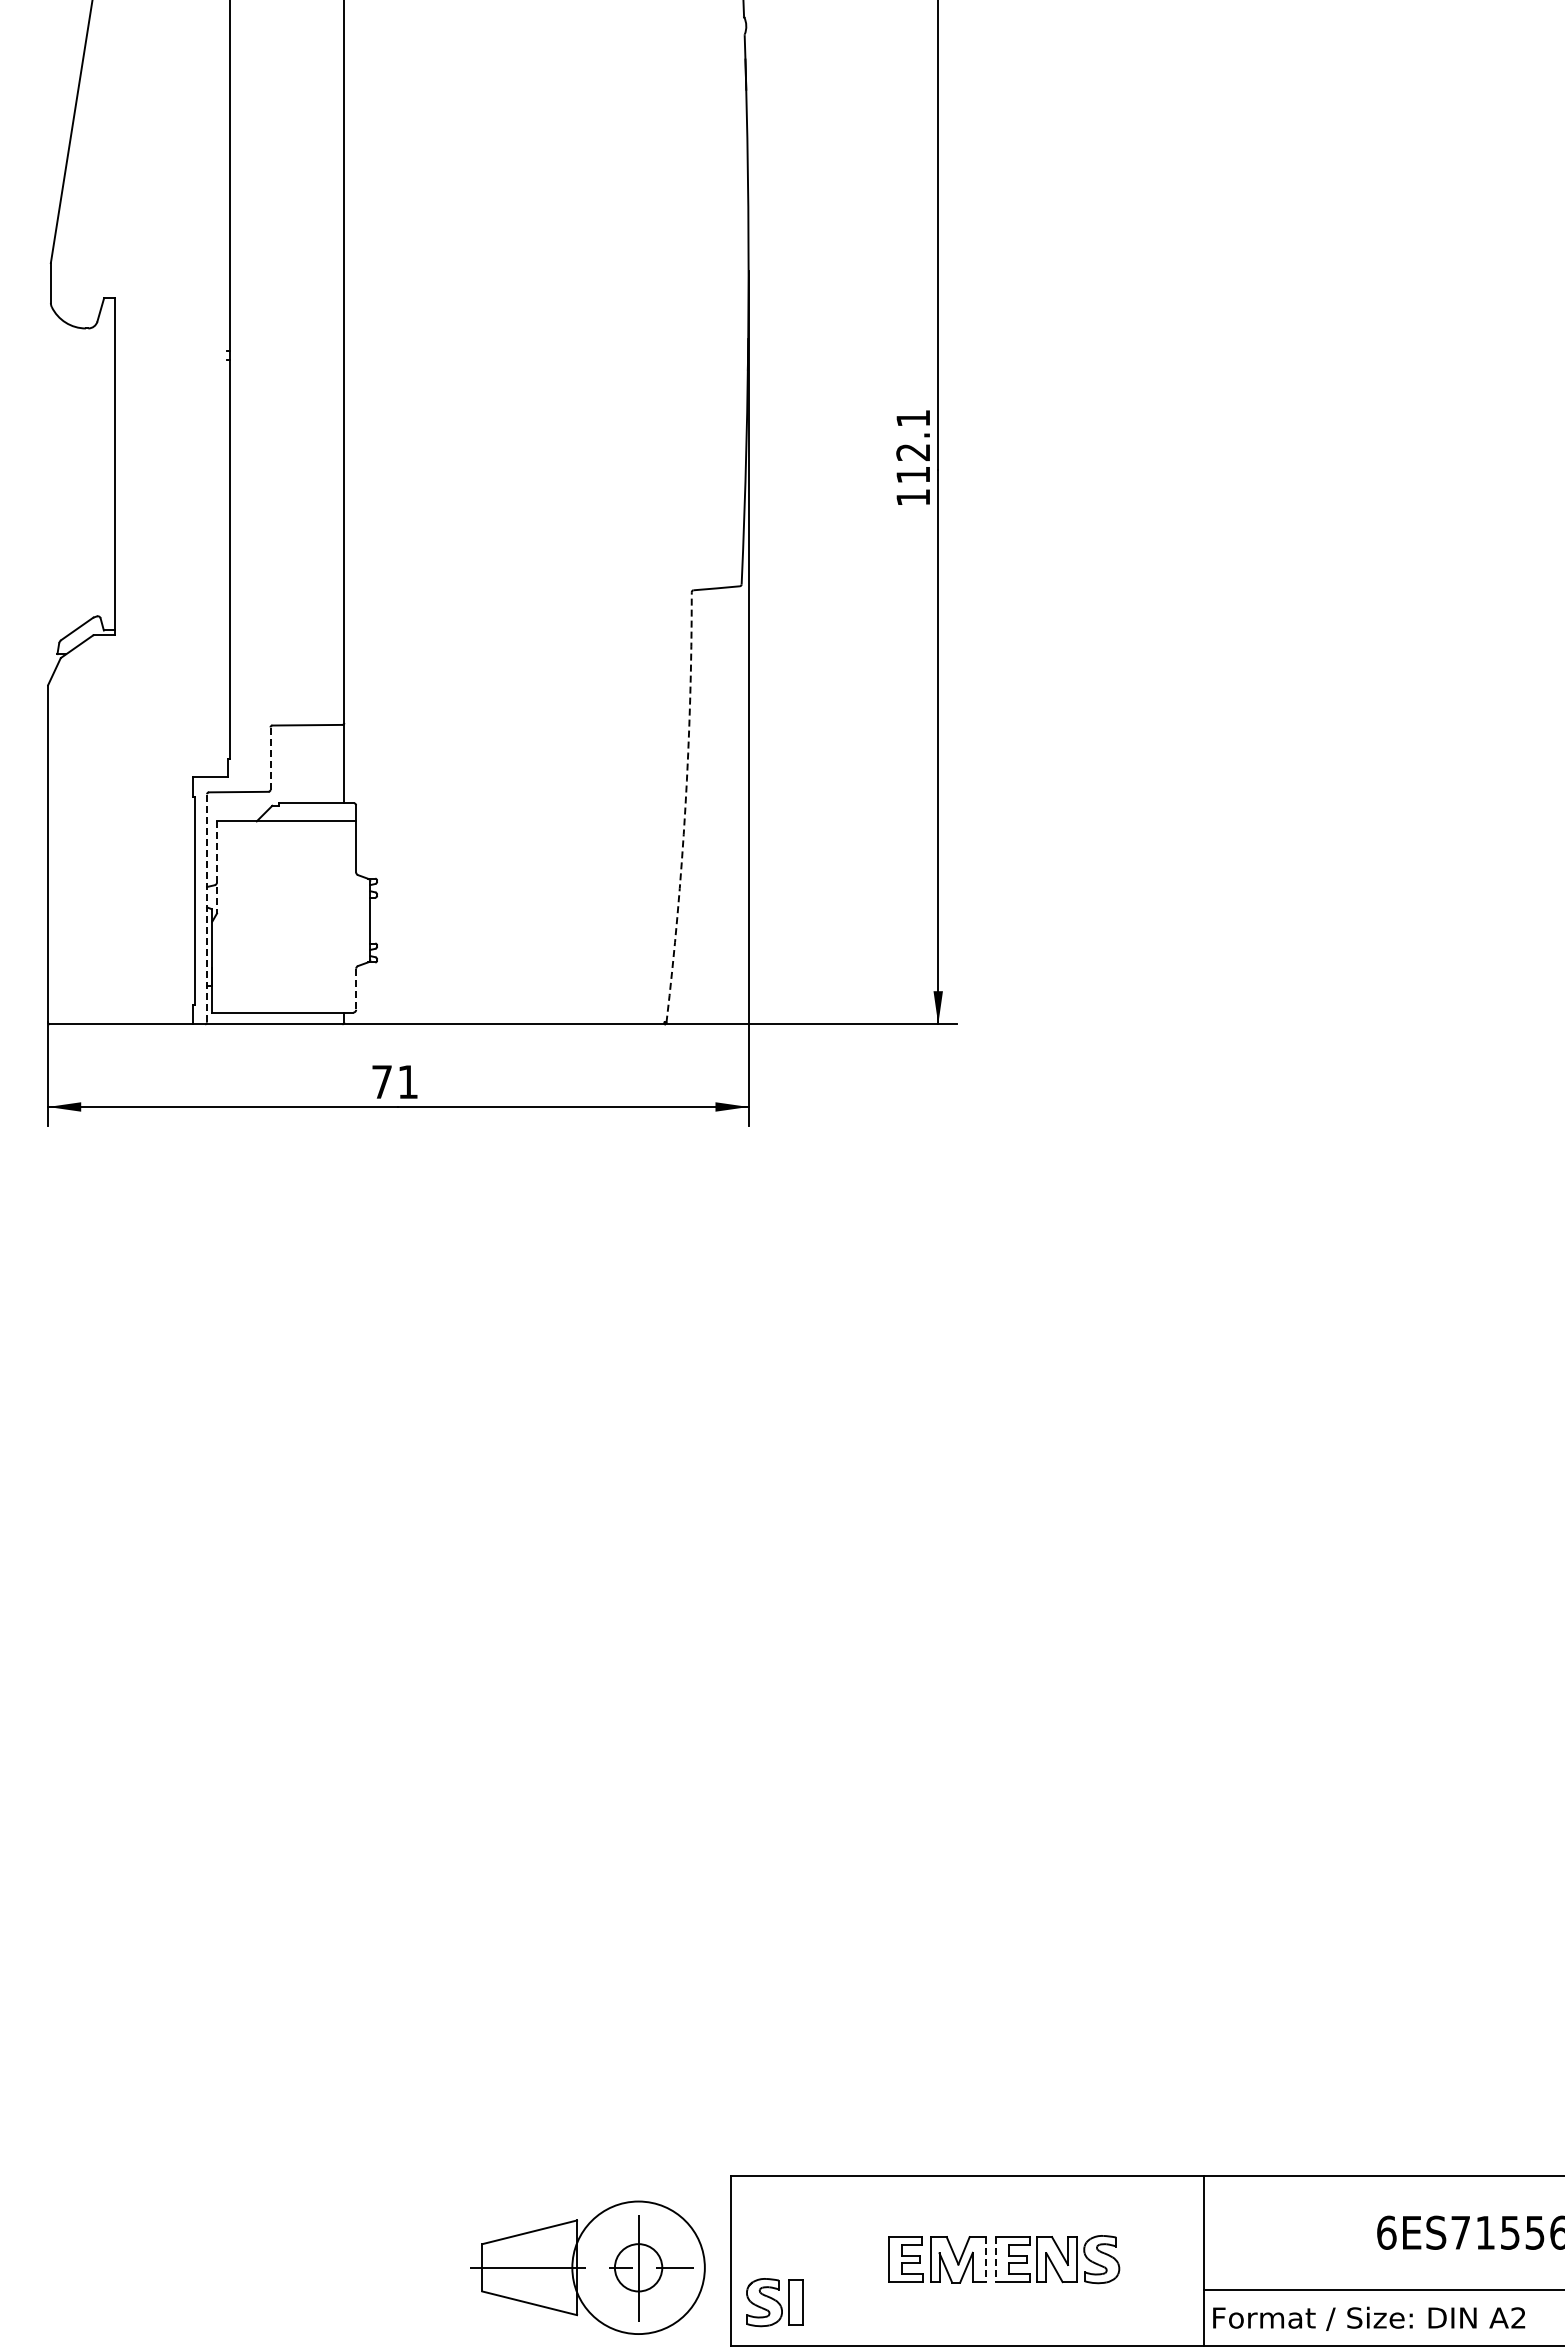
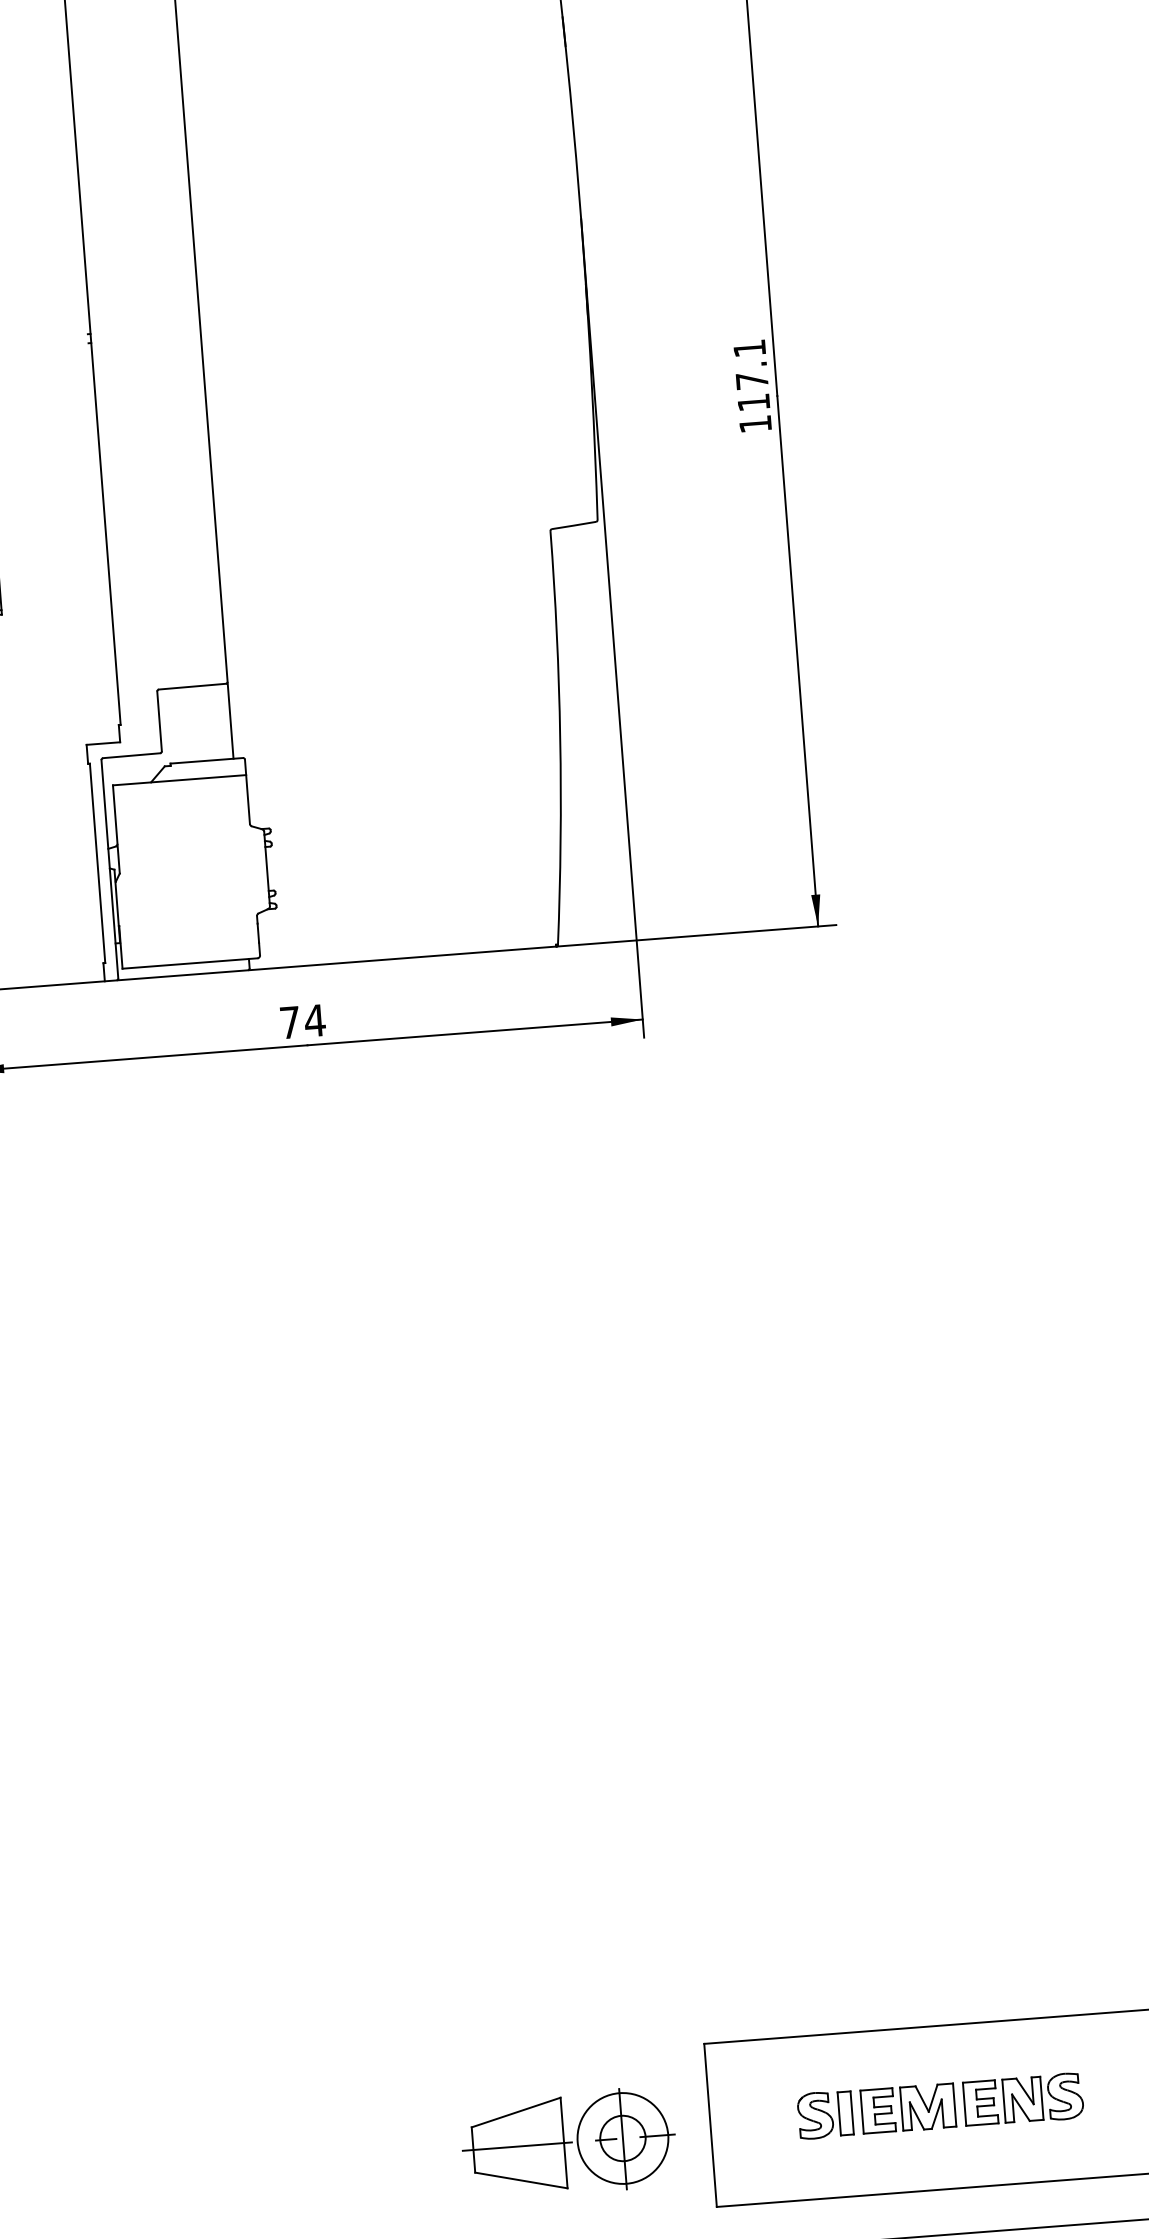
text: (912, 452) -> (751, 381), 112.1 -> 117.1
line: (270, 758) -> (159, 721), dashed -> solid
arc: (685, 807) -> (560, 737), dashed -> solid
line: (217, 867) -> (116, 829), dashed -> solid
line: (207, 907) -> (110, 868), dashed -> solid
line: (356, 989) -> (258, 935), dashed -> solid
text: (407, 1081) -> (314, 1020), 71 -> 74
line: (985, 2260) -> (954, 2105), dashed -> solid
line: (996, 2260) -> (964, 2105), dashed -> solid
circle: (638, 2267) -> (622, 2138), size x0.71
part: (774, 2302) -> (825, 2114), moved

